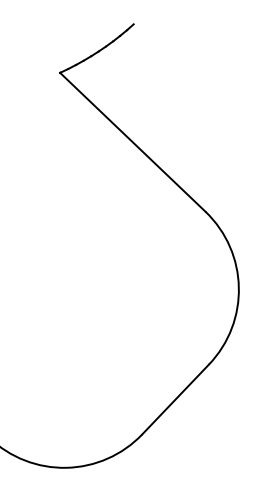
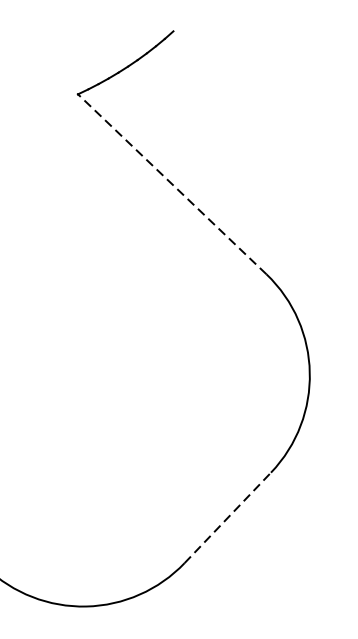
line: (132, 141) -> (171, 183), solid -> dashed
line: (175, 399) -> (227, 517), solid -> dashed

